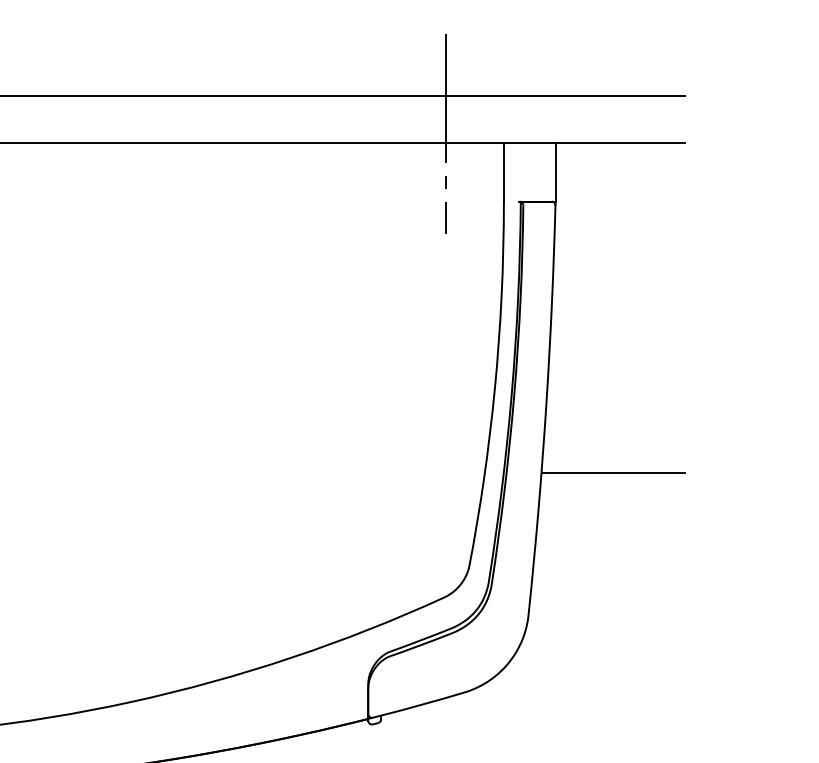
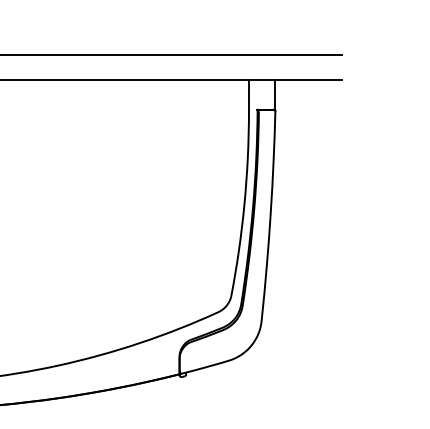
line: (446, 133) -> (219, 74), removed
line: (612, 473) -> (304, 248), removed

